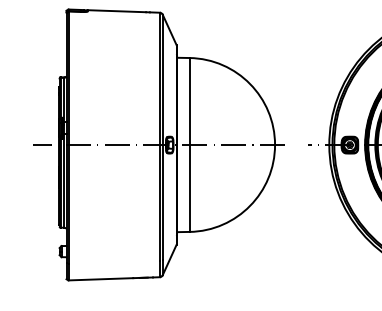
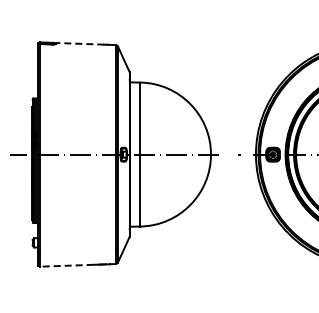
line: (116, 10) -> (79, 43), solid -> dashed
line: (100, 278) -> (66, 265), solid -> dashed

